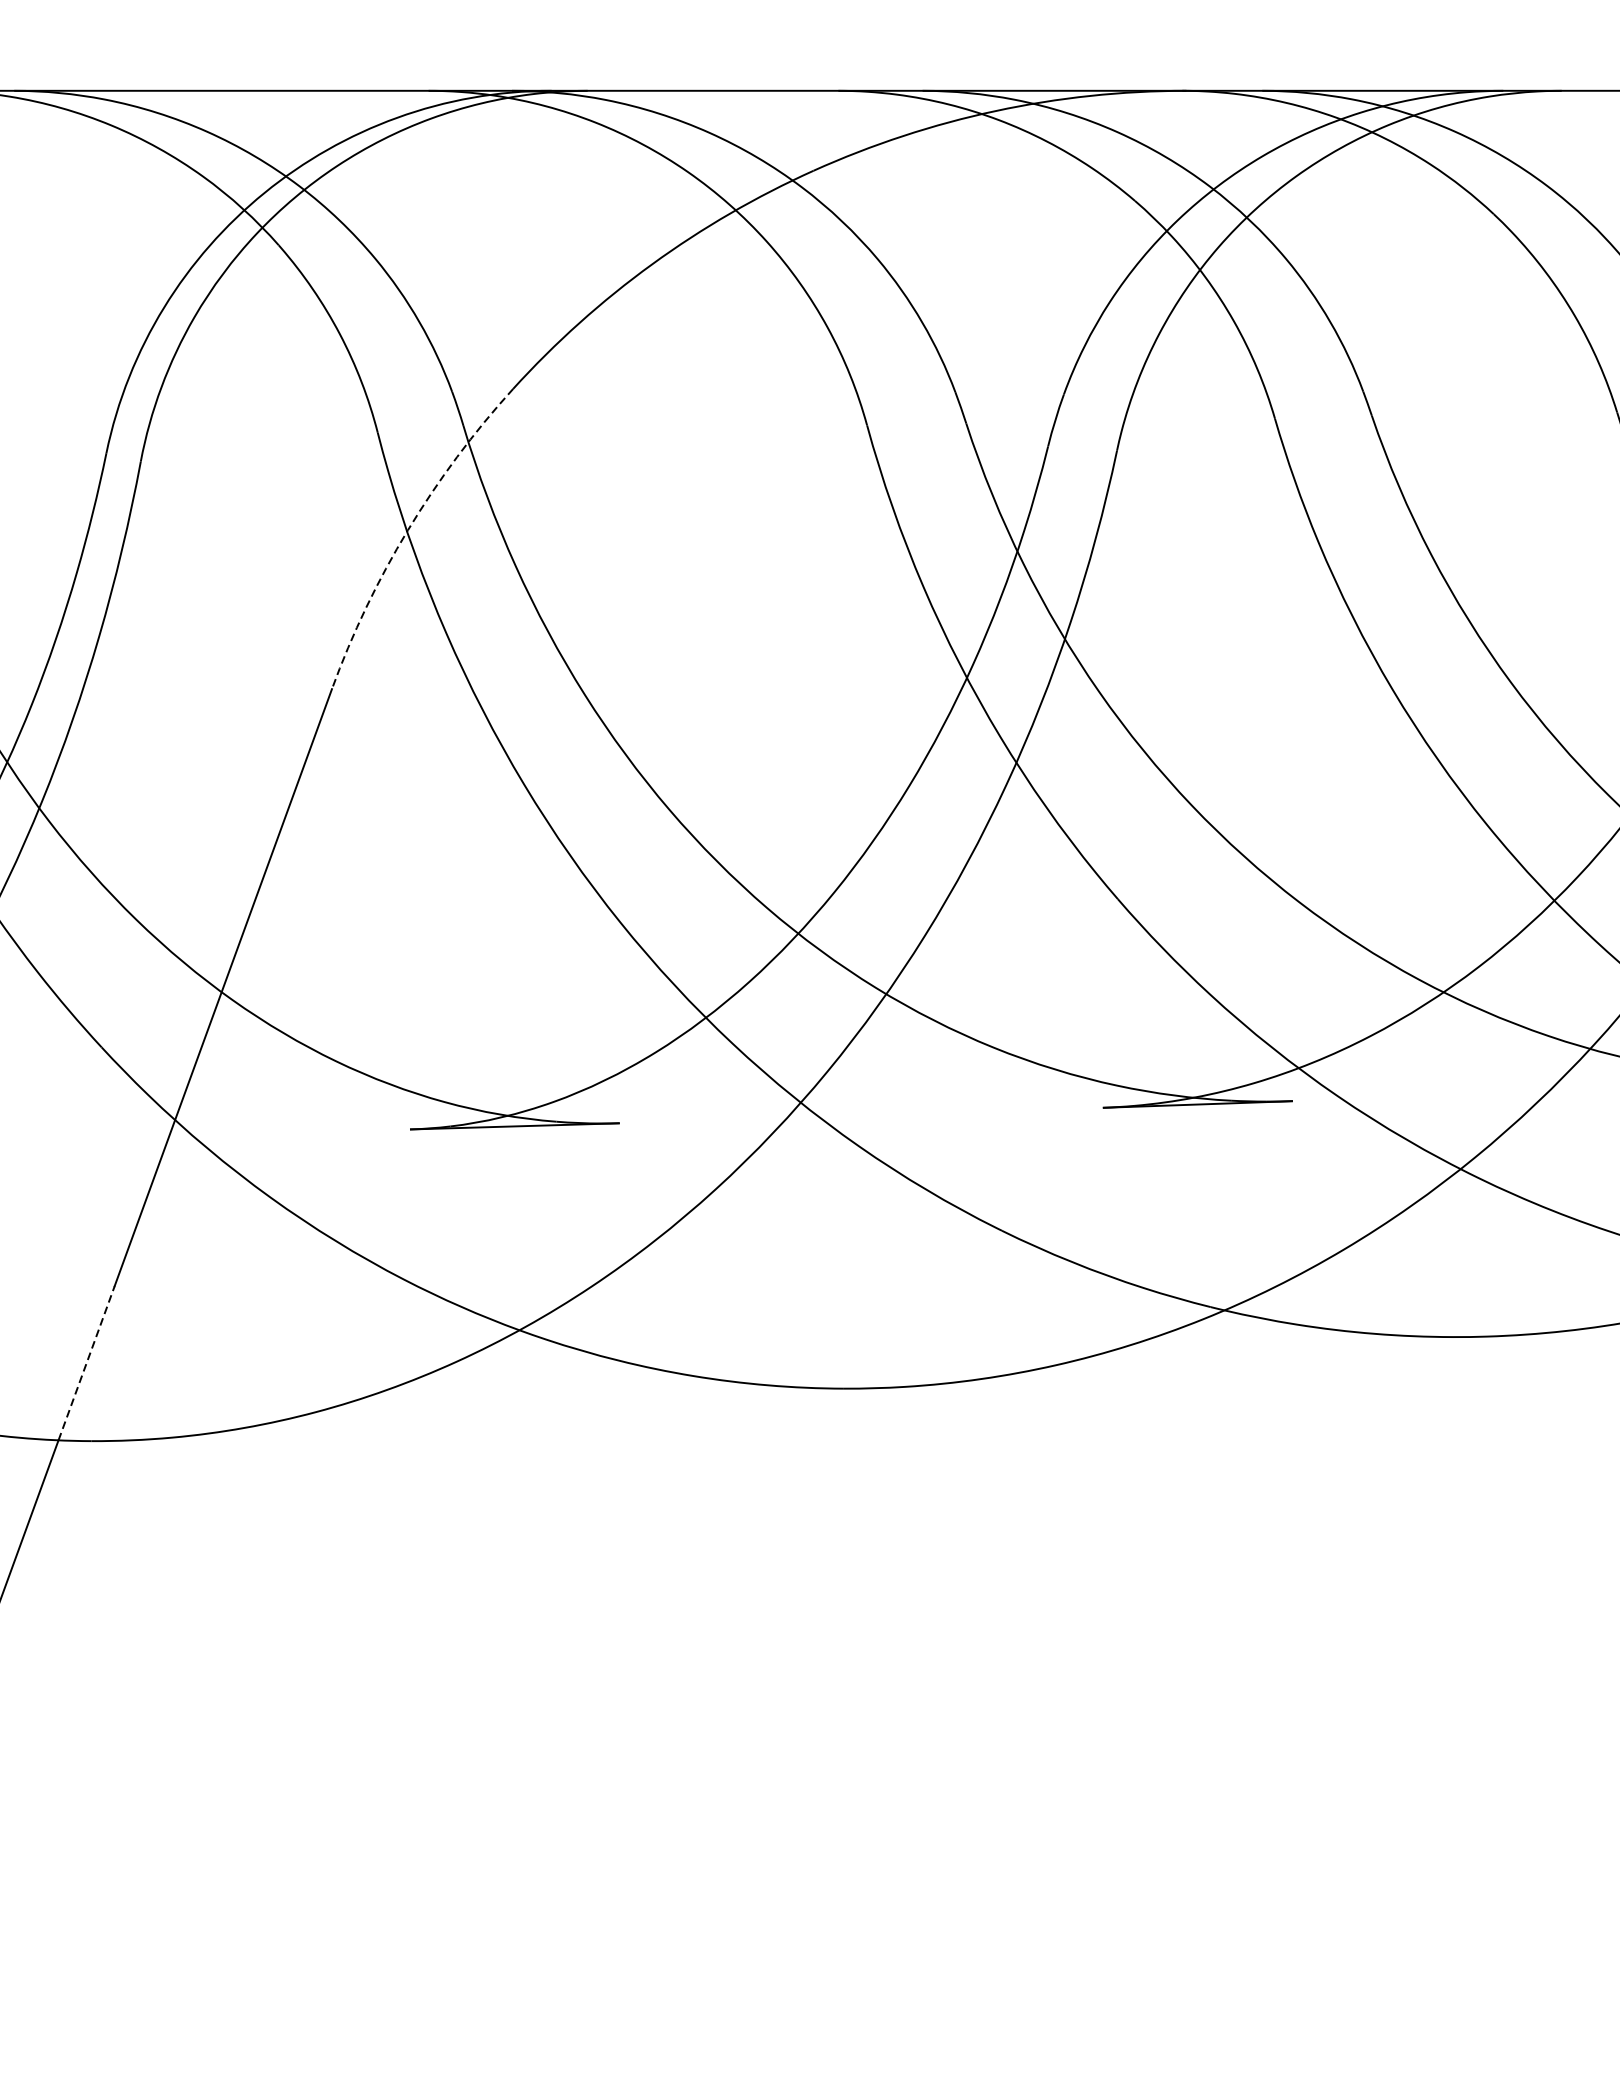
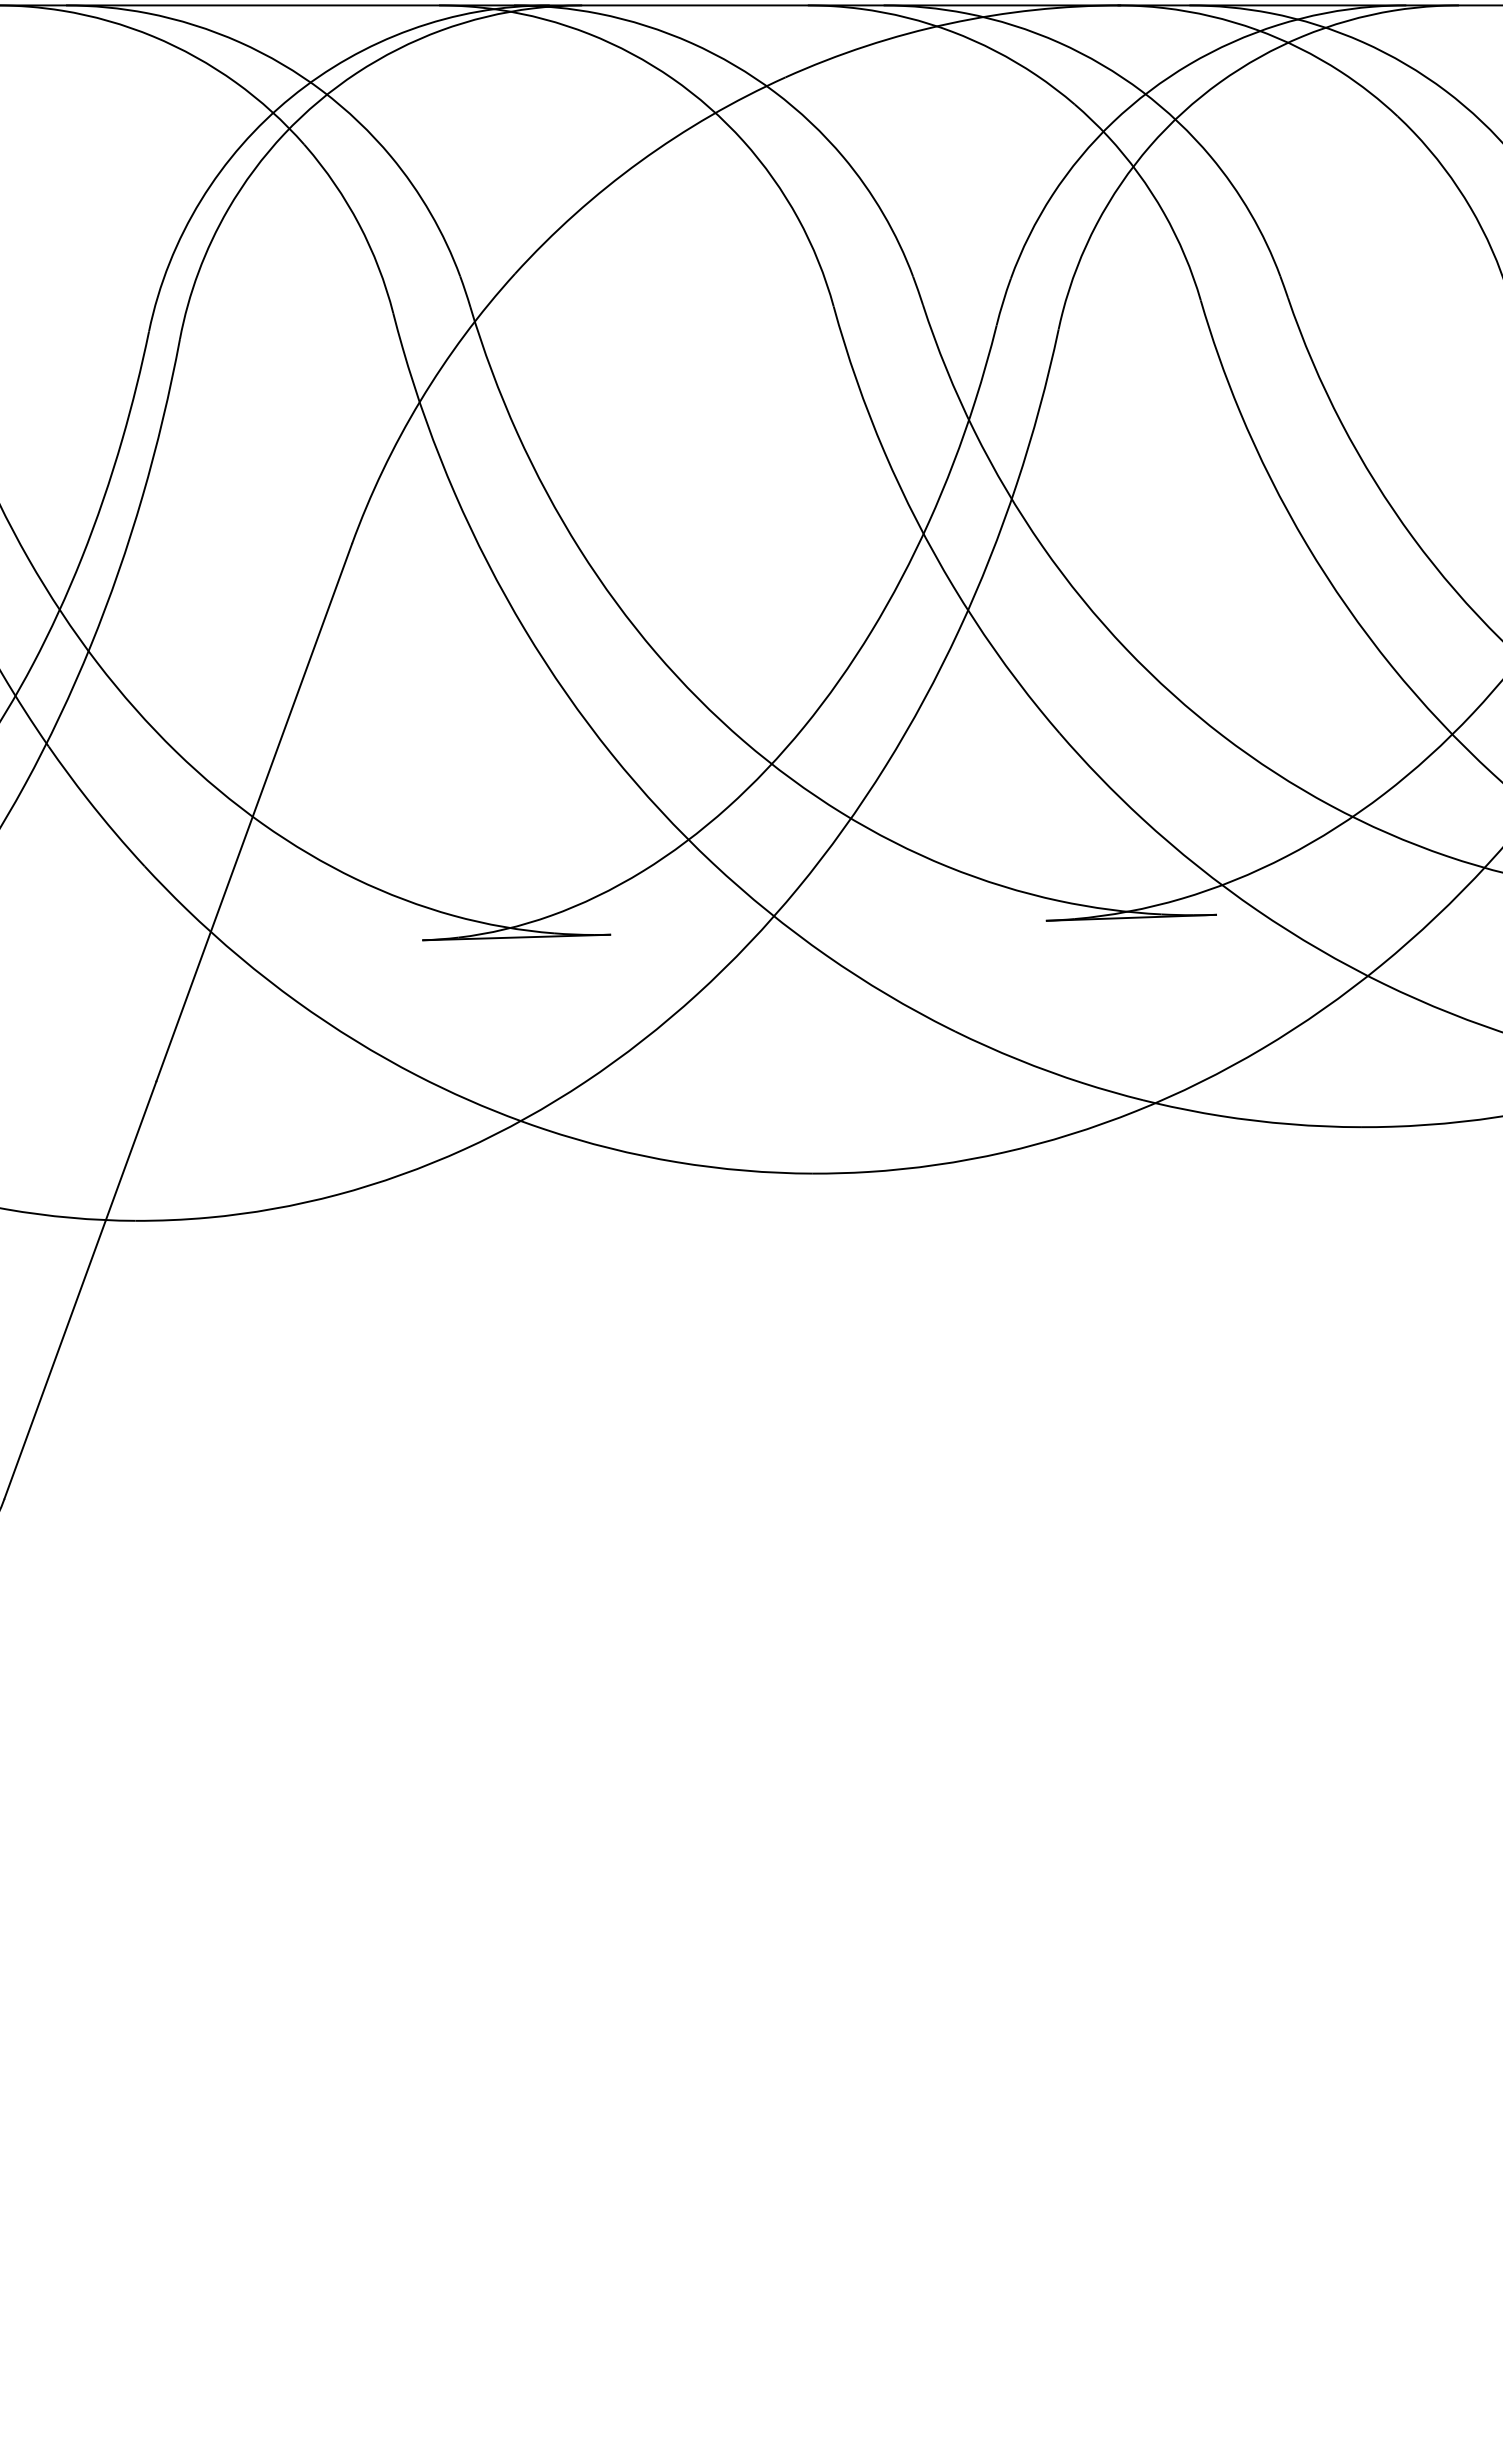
arc: (408, 529) -> (420, 400), dashed -> solid
line: (86, 1362) -> (131, 1150), dashed -> solid

